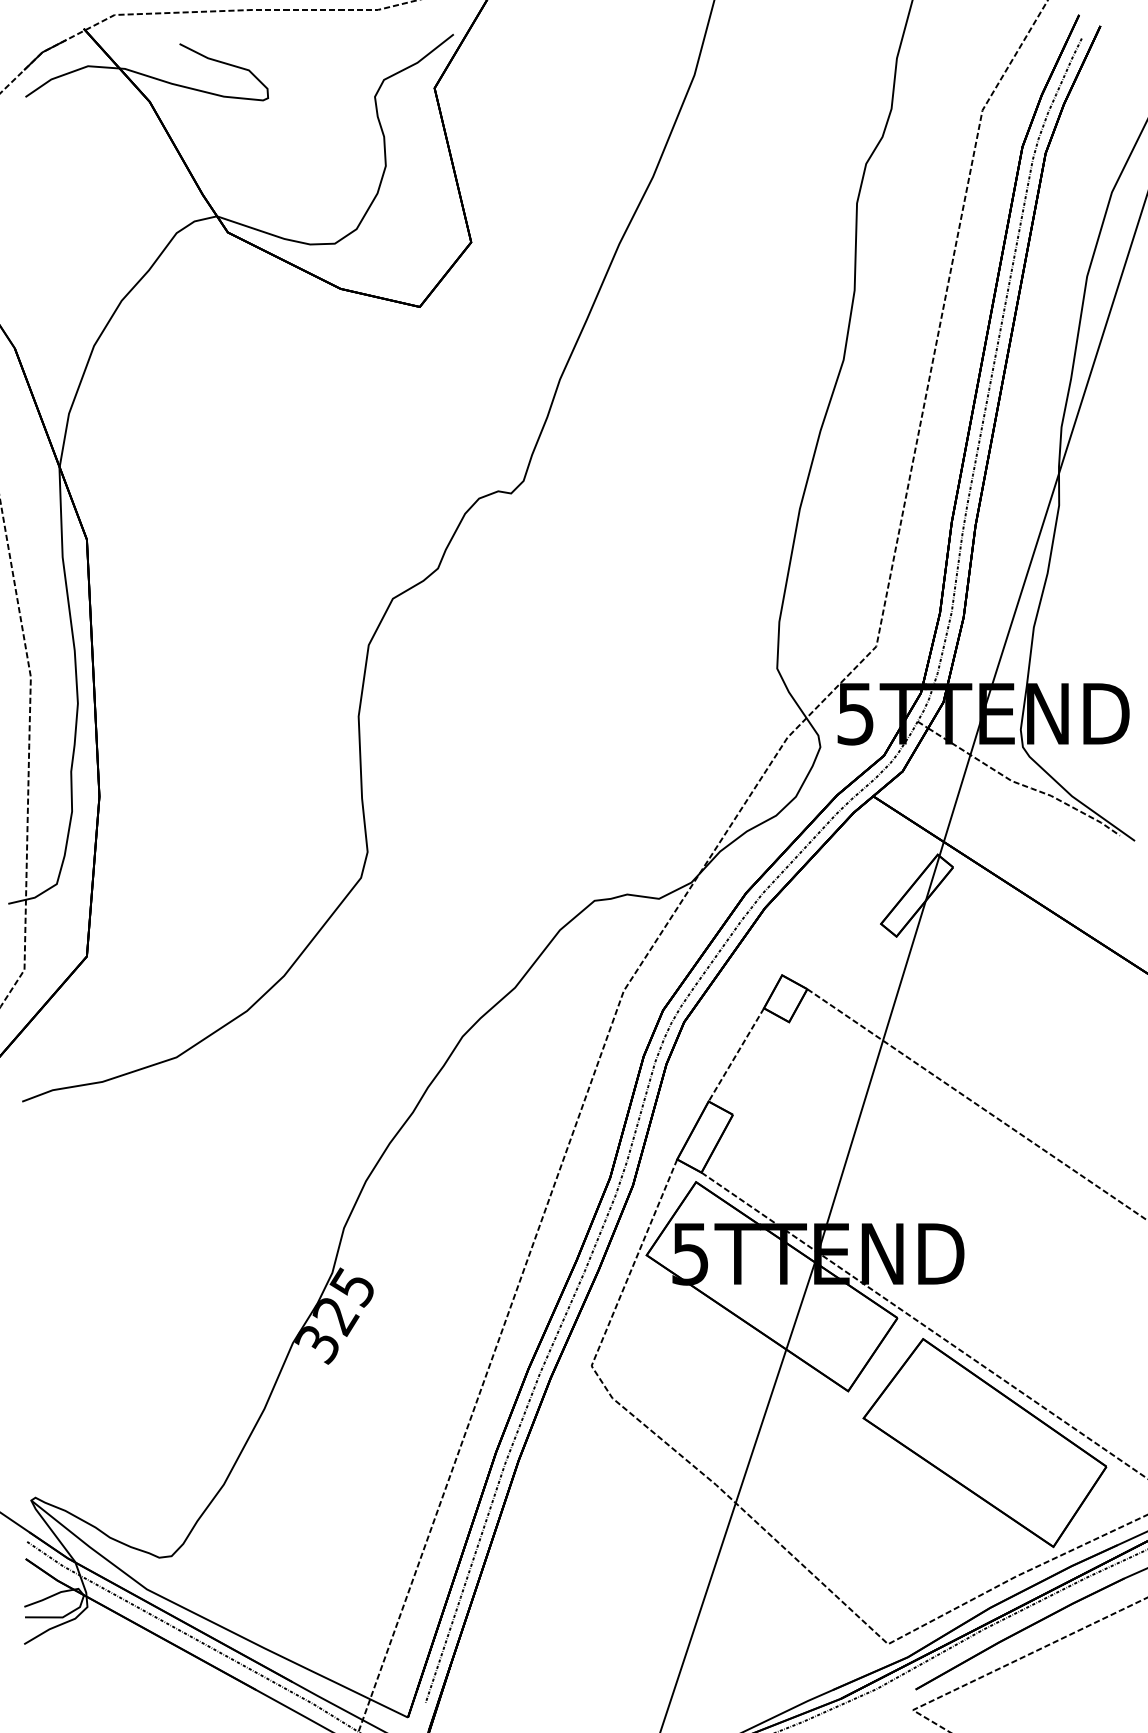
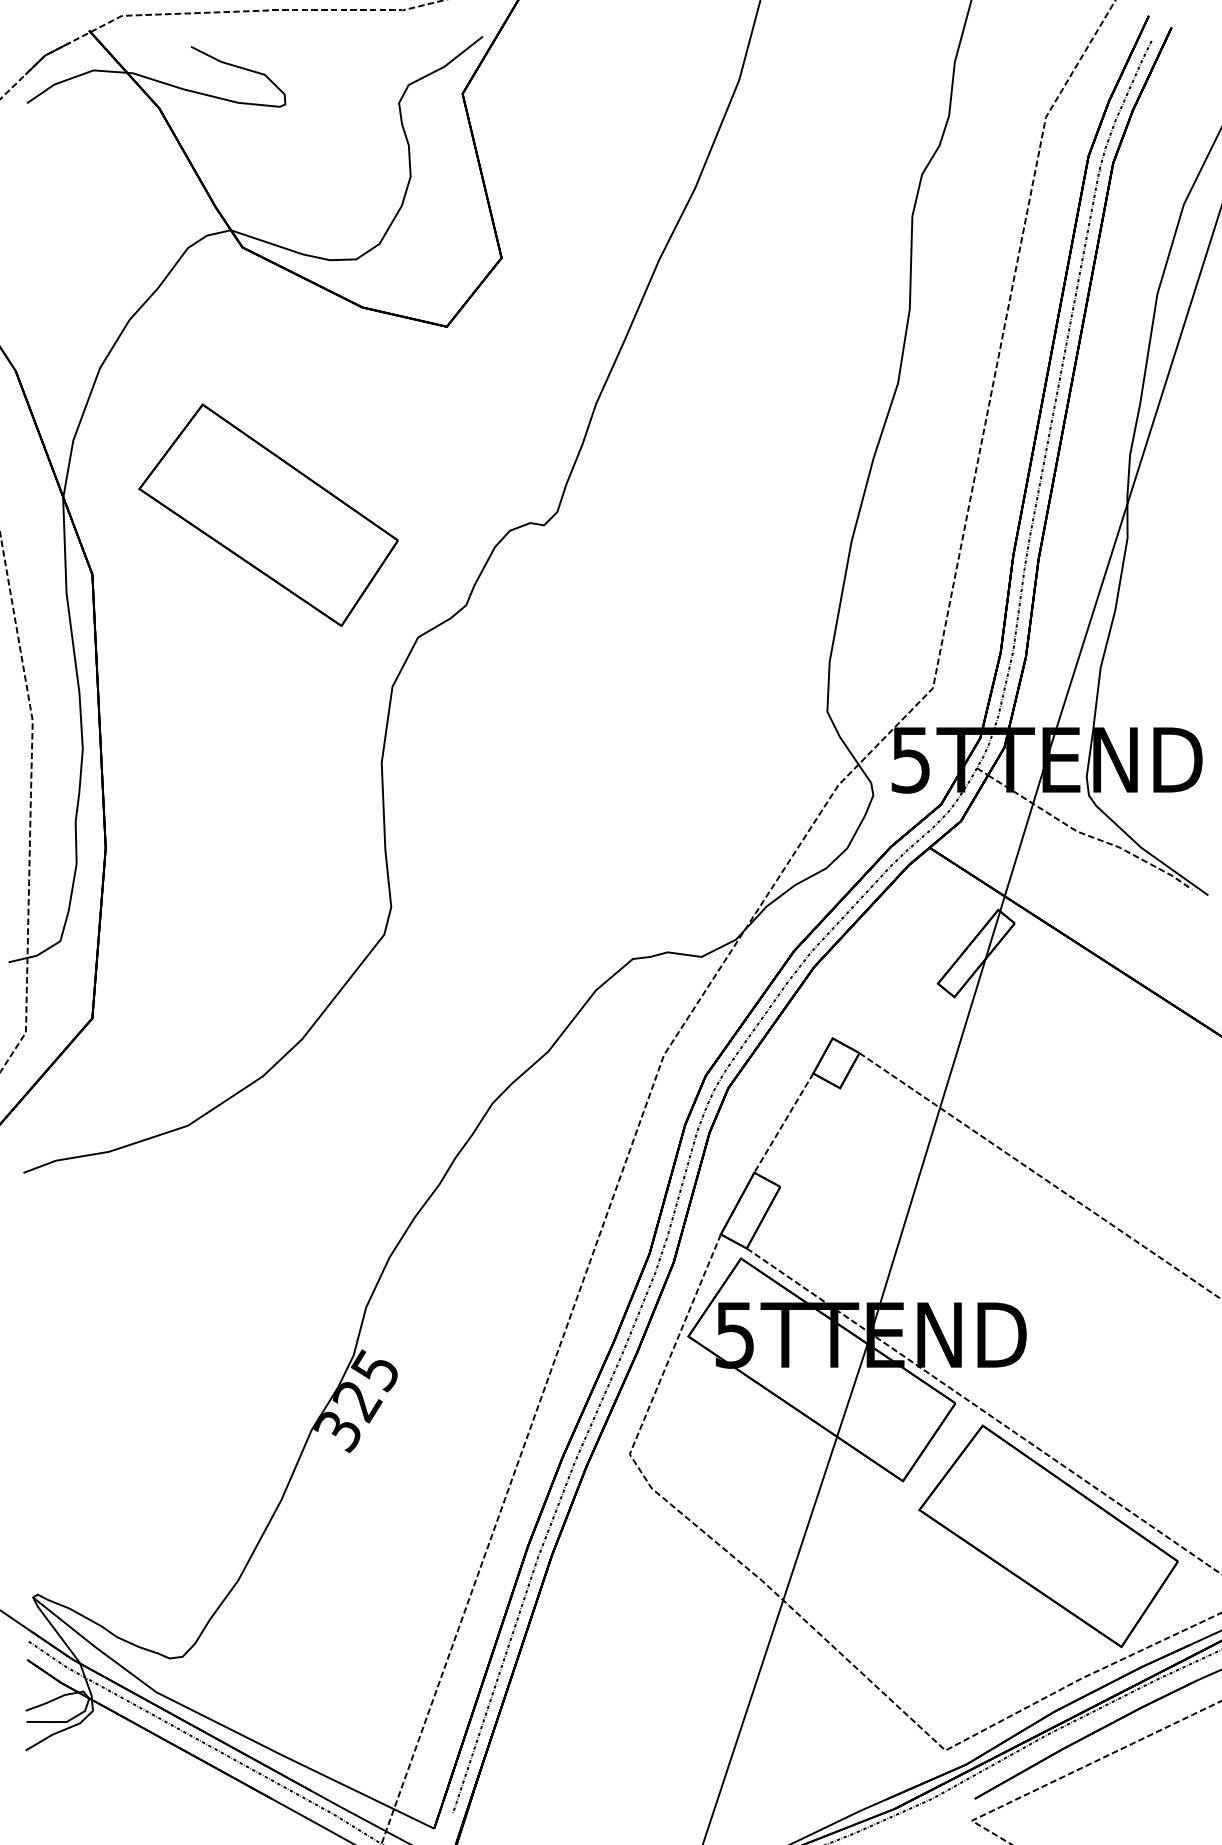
part: (252, 484) -> (268, 515), added

